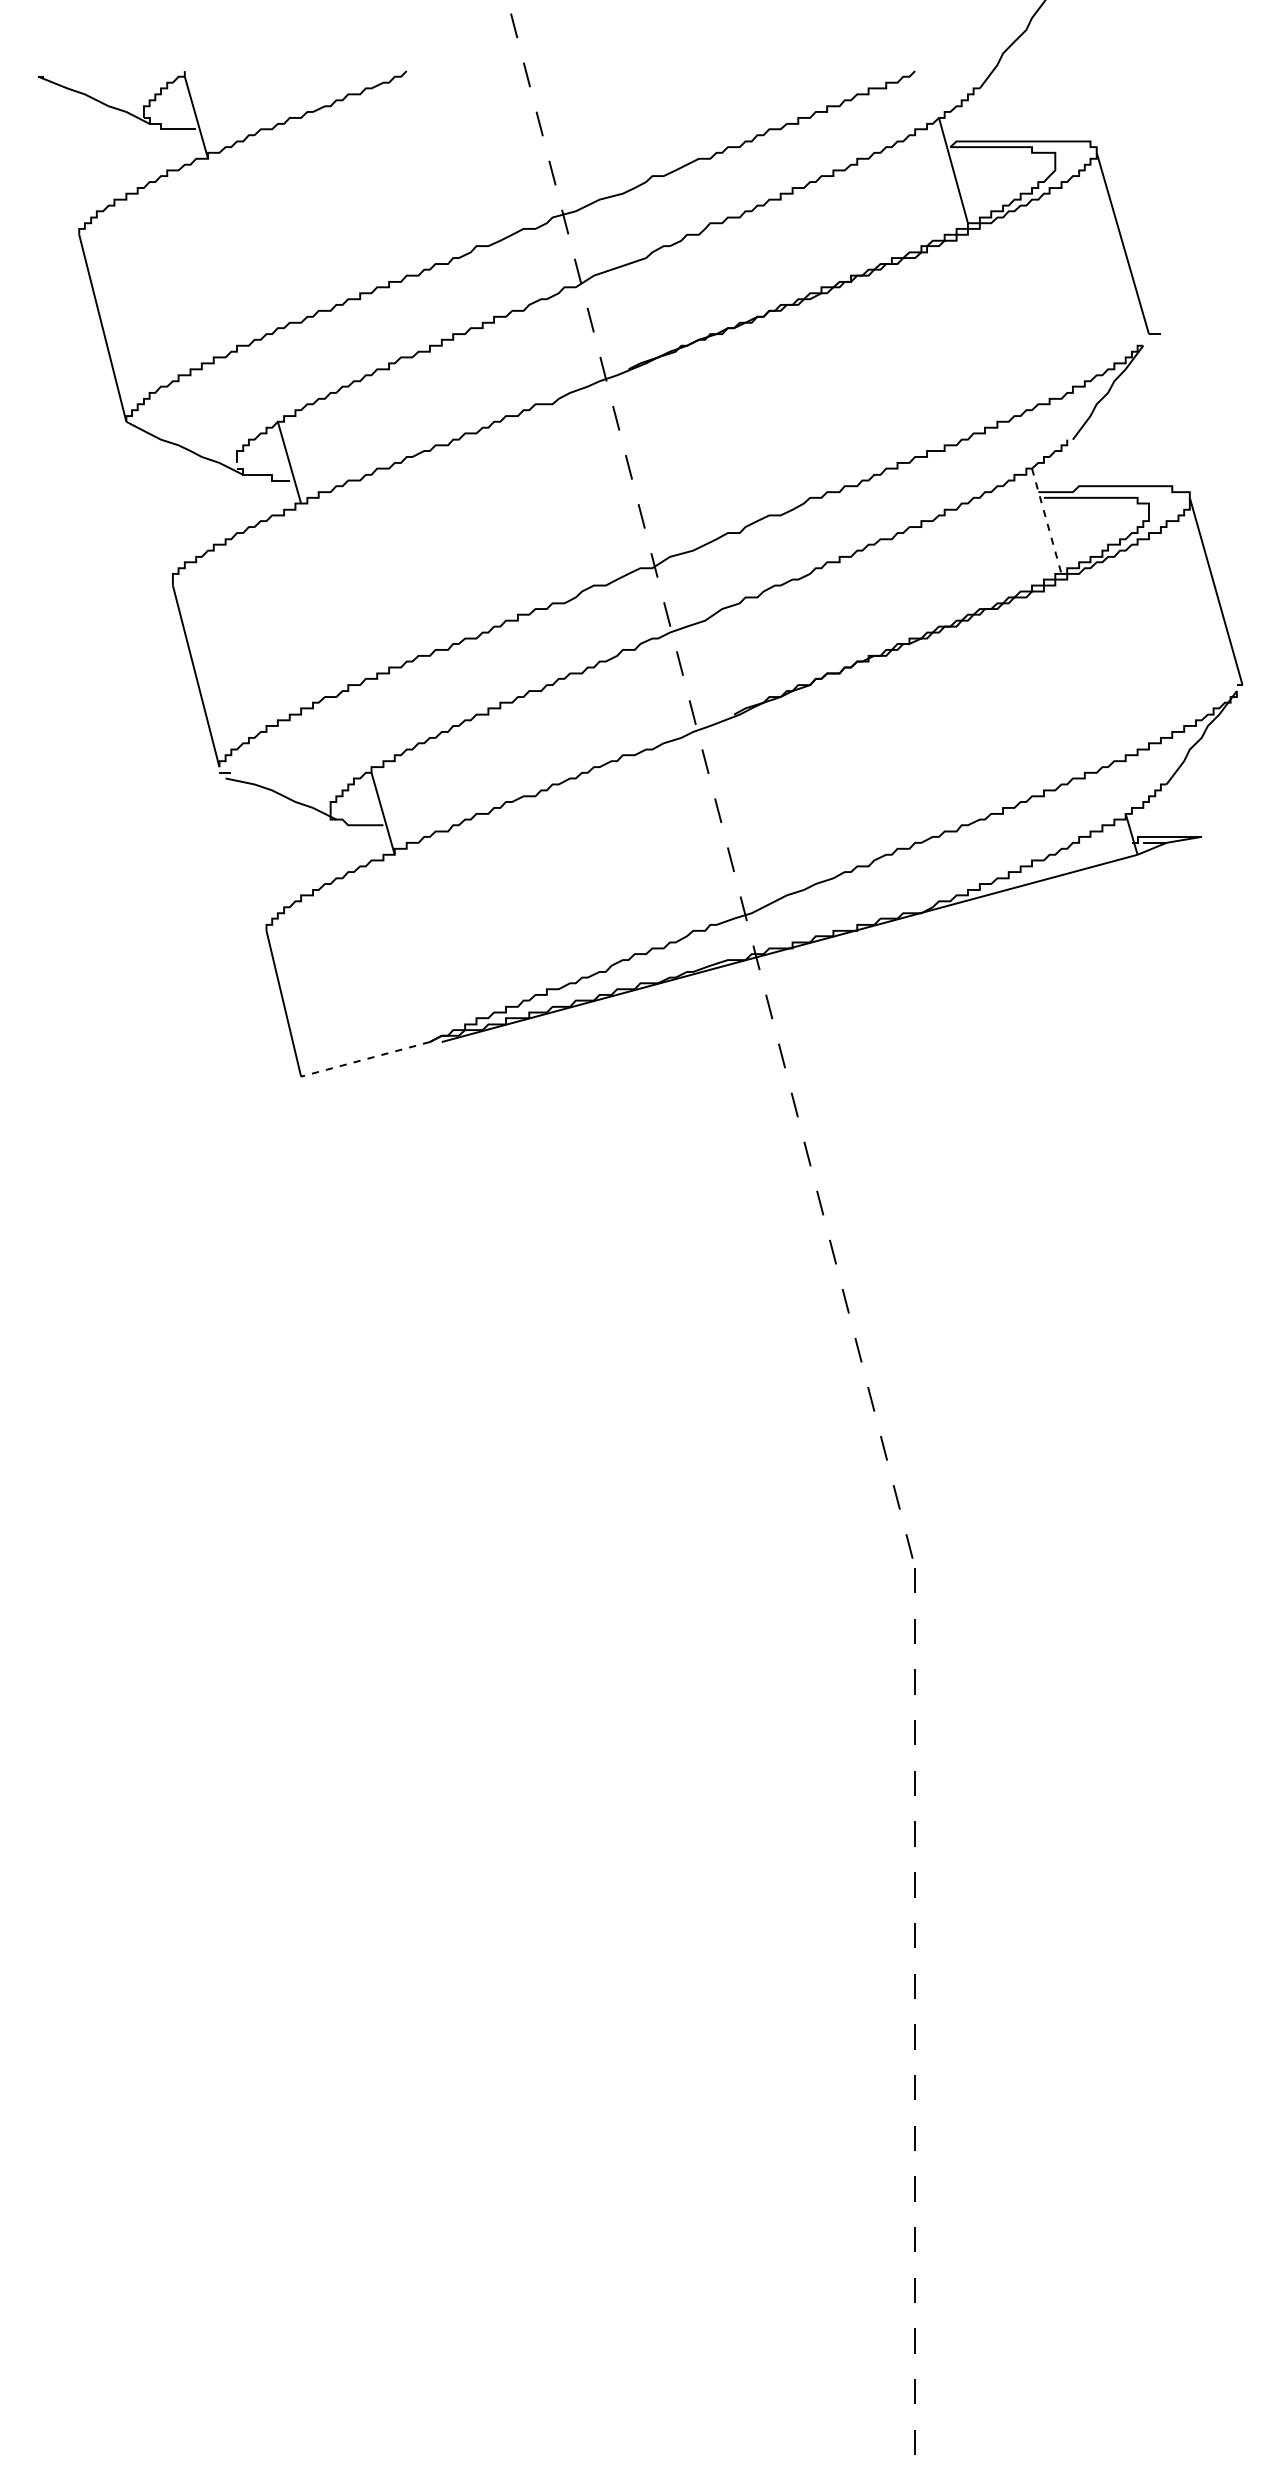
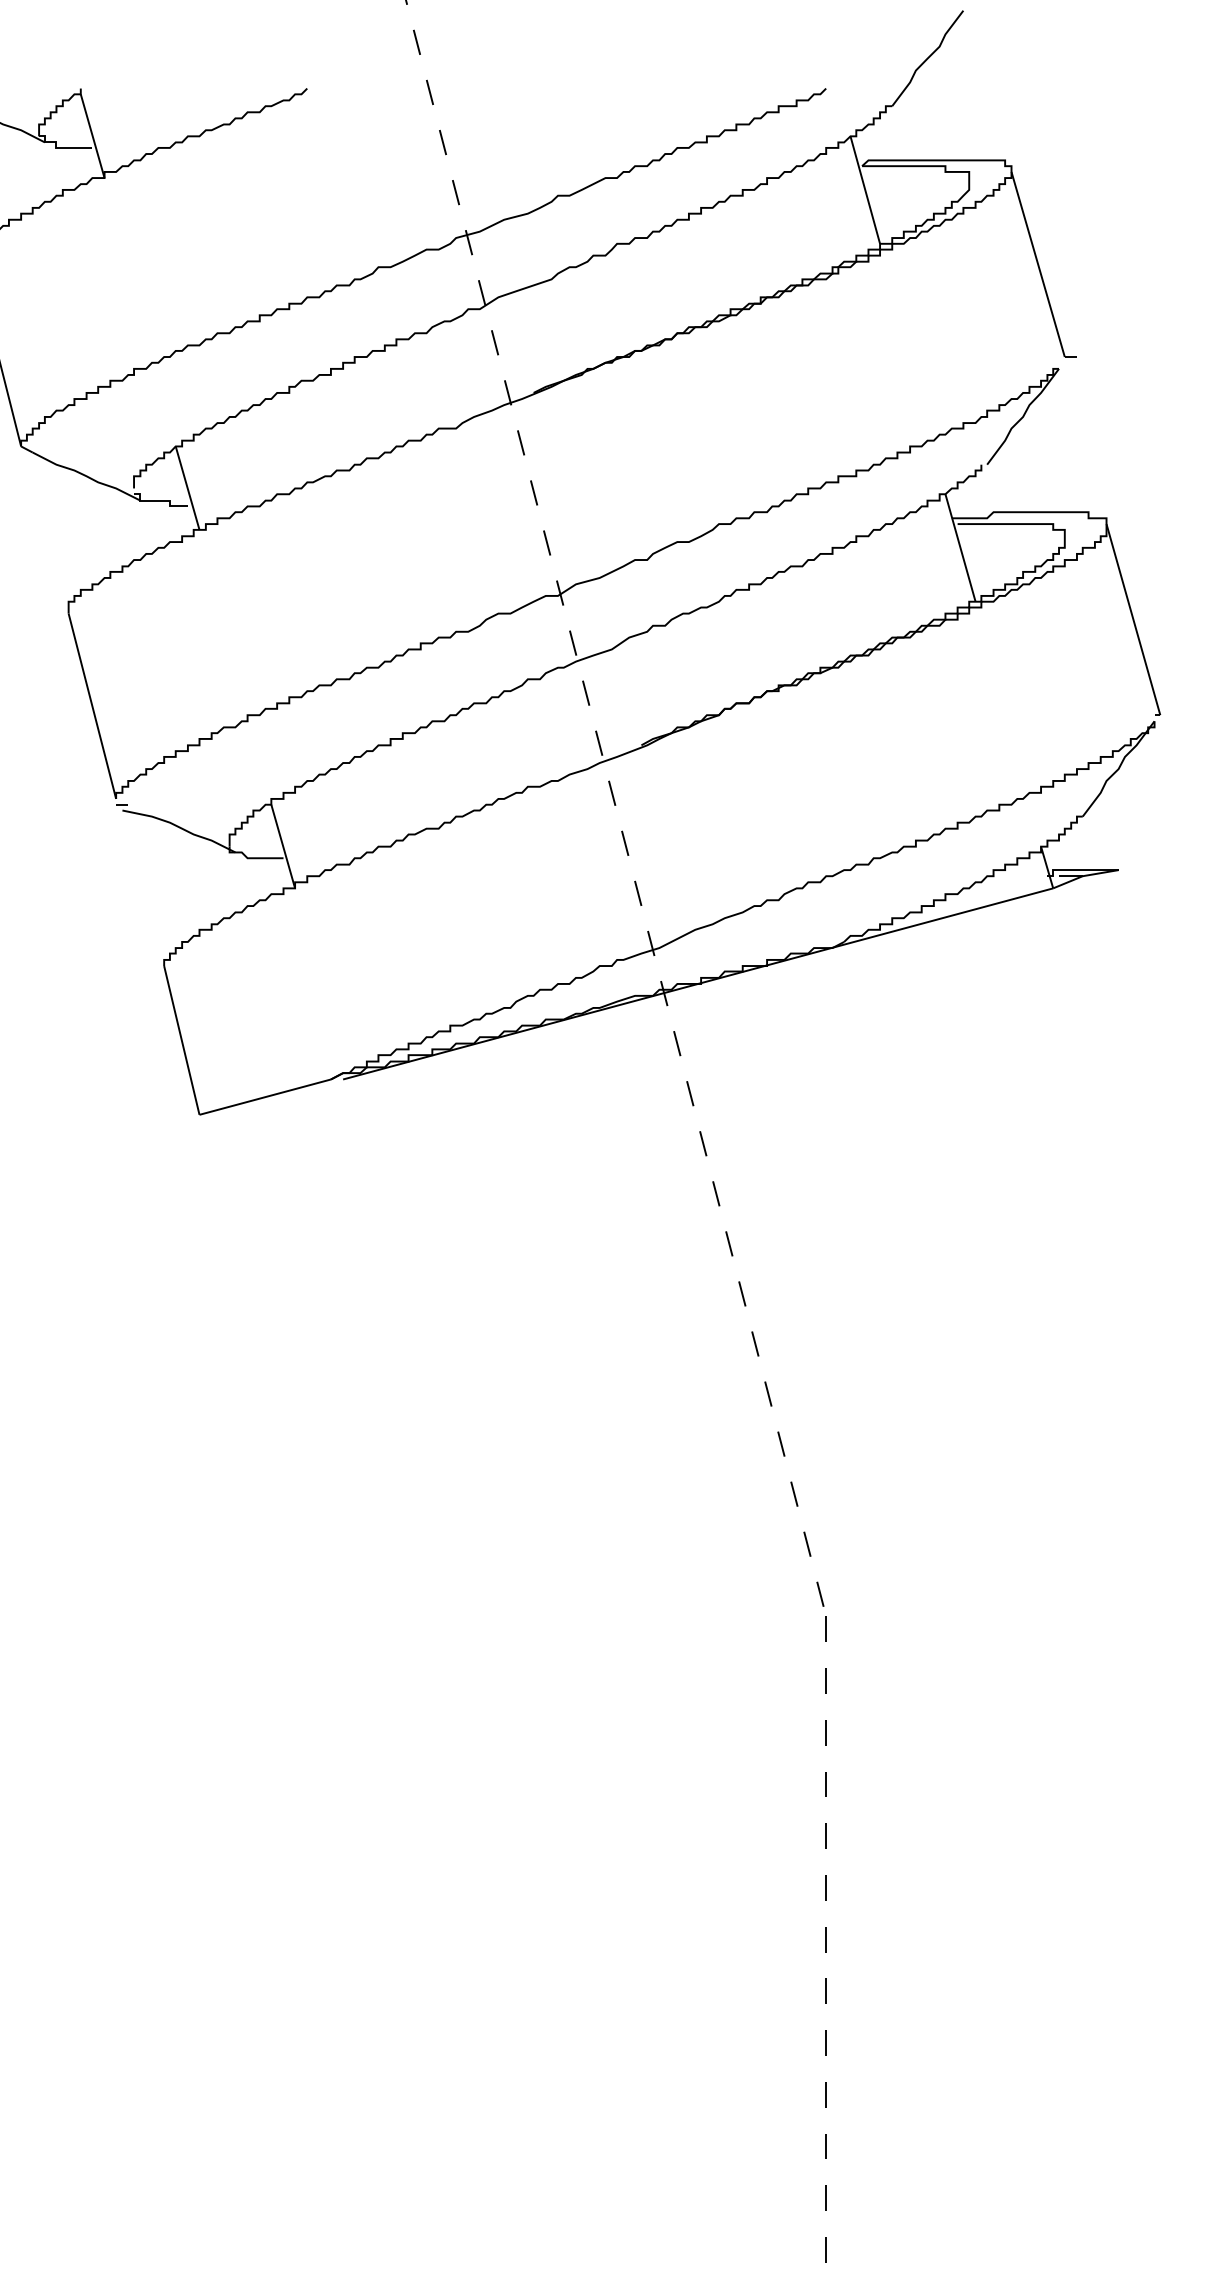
line: (1046, 521) -> (960, 548), dashed -> solid
line: (365, 1059) -> (265, 1097), dashed -> solid

